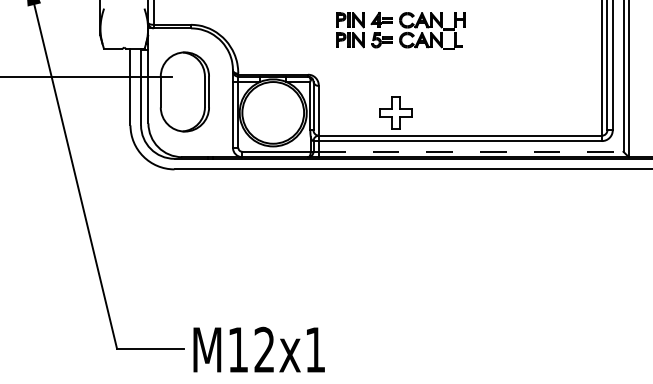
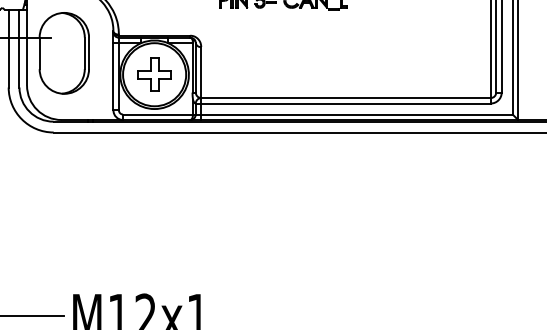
part: (395, 112) -> (153, 74), moved
line: (471, 151) -> (357, 114), dashed -> solid

